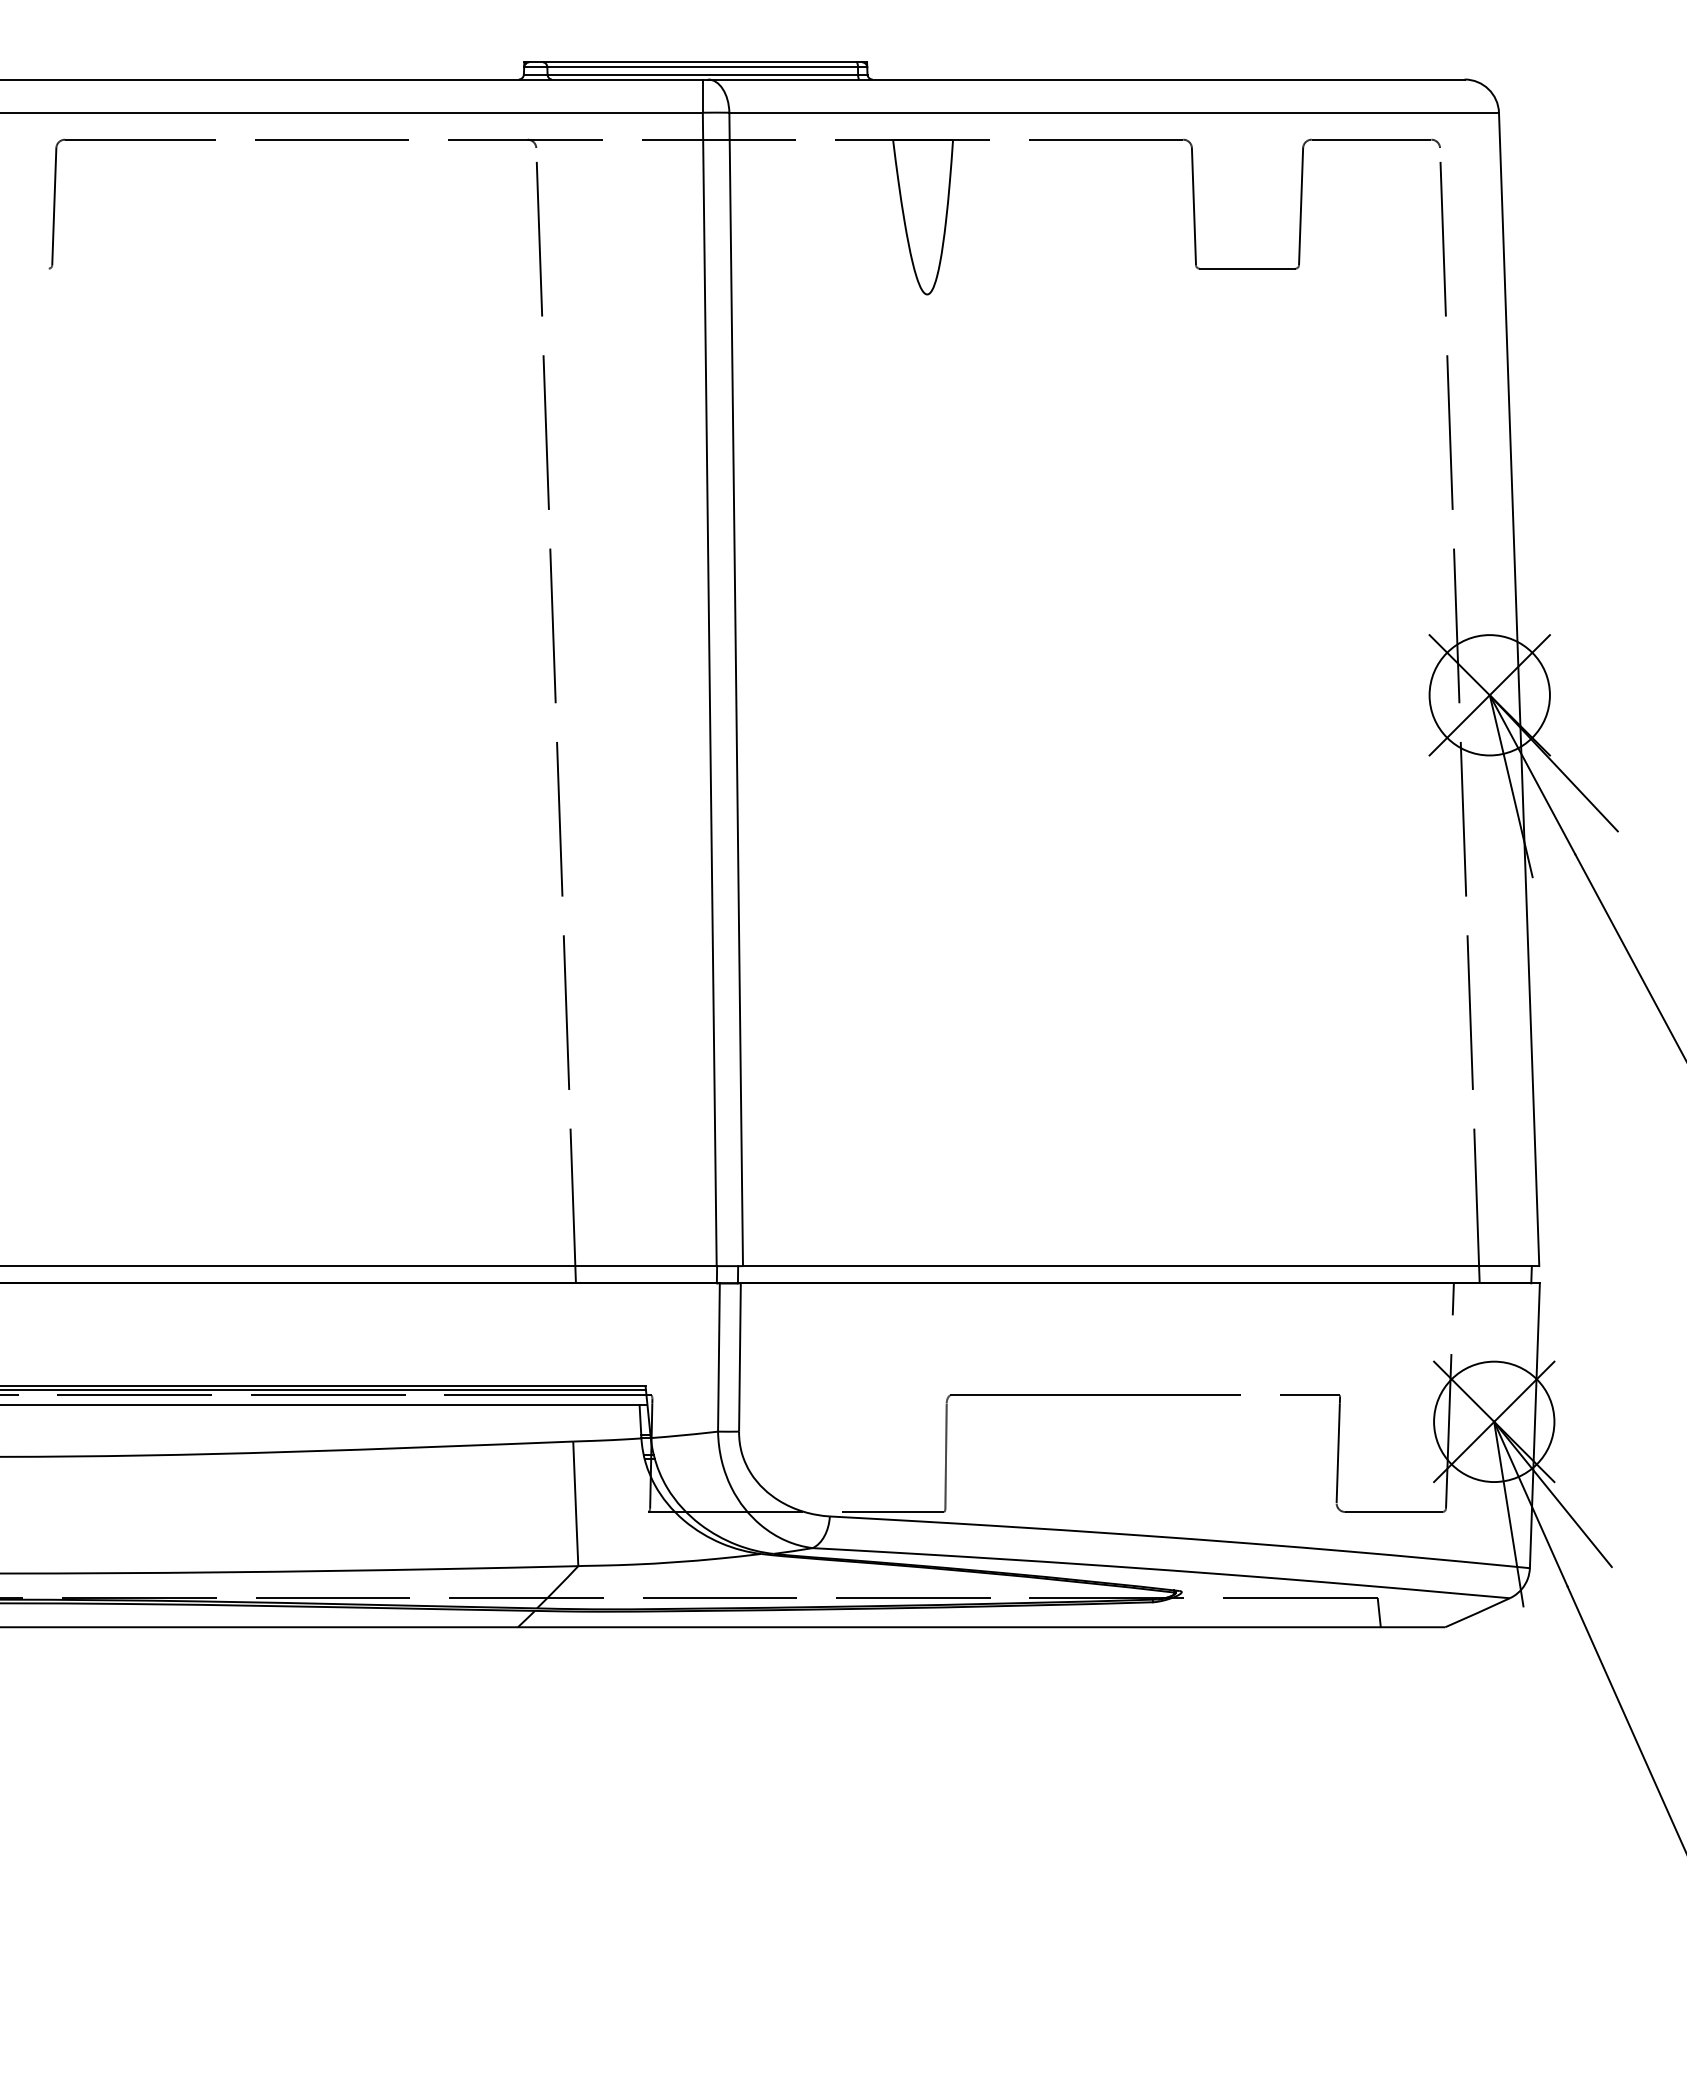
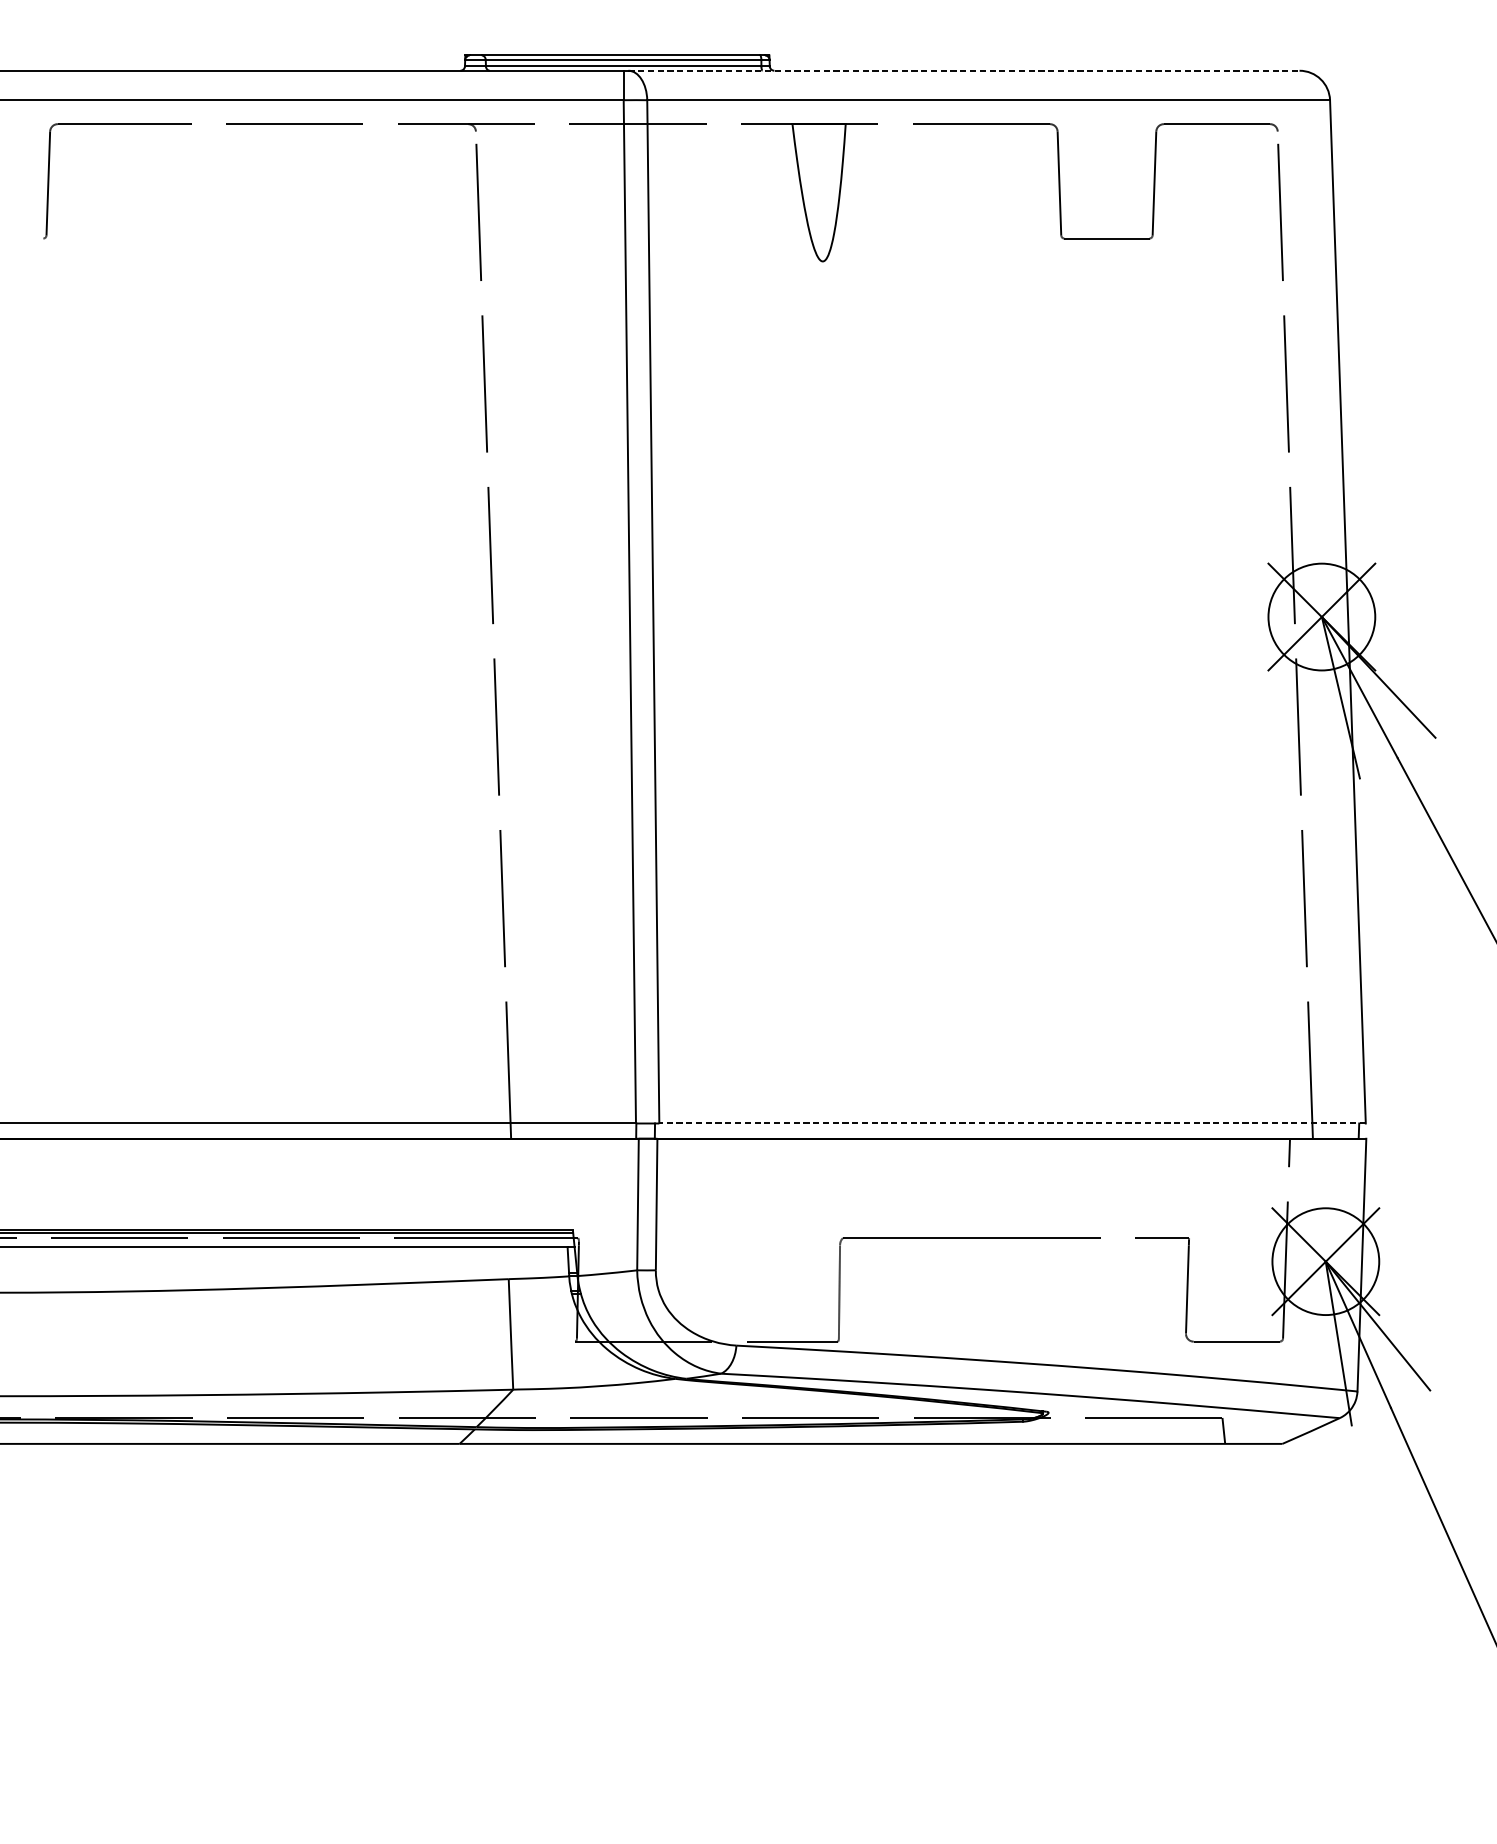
line: (1086, 79) -> (964, 70), solid -> dashed
line: (1140, 1266) -> (1011, 1123), solid -> dashed

